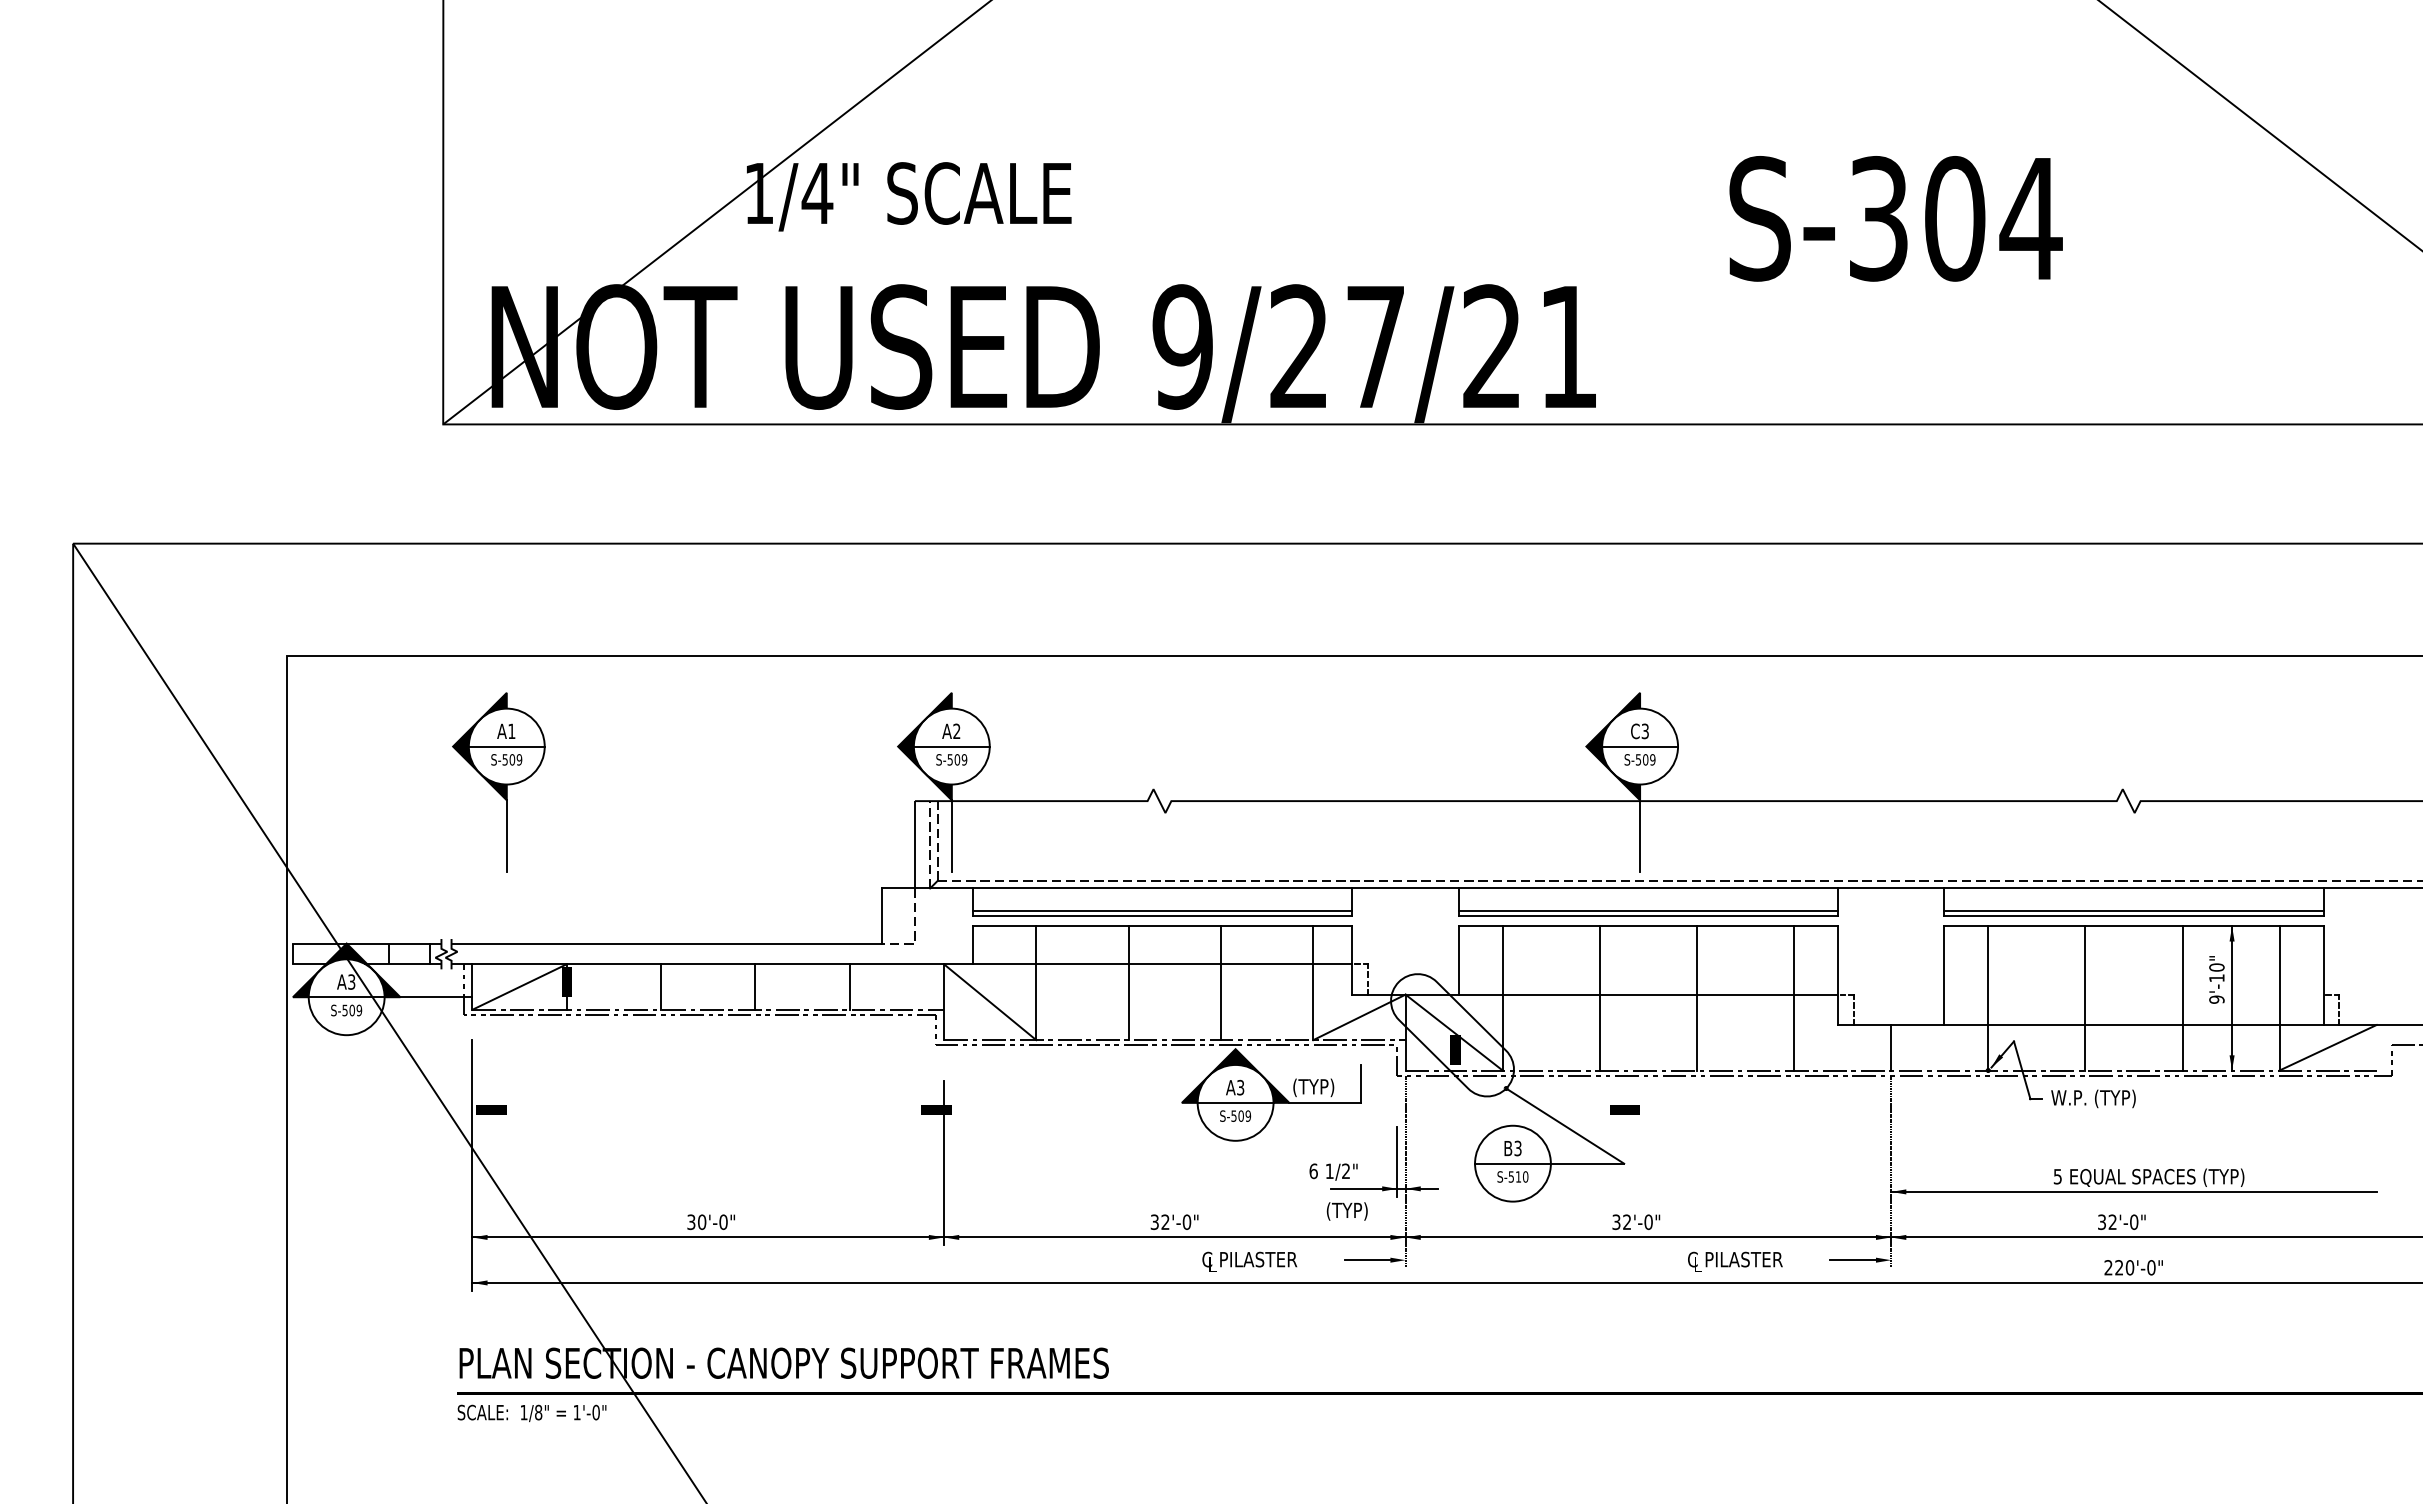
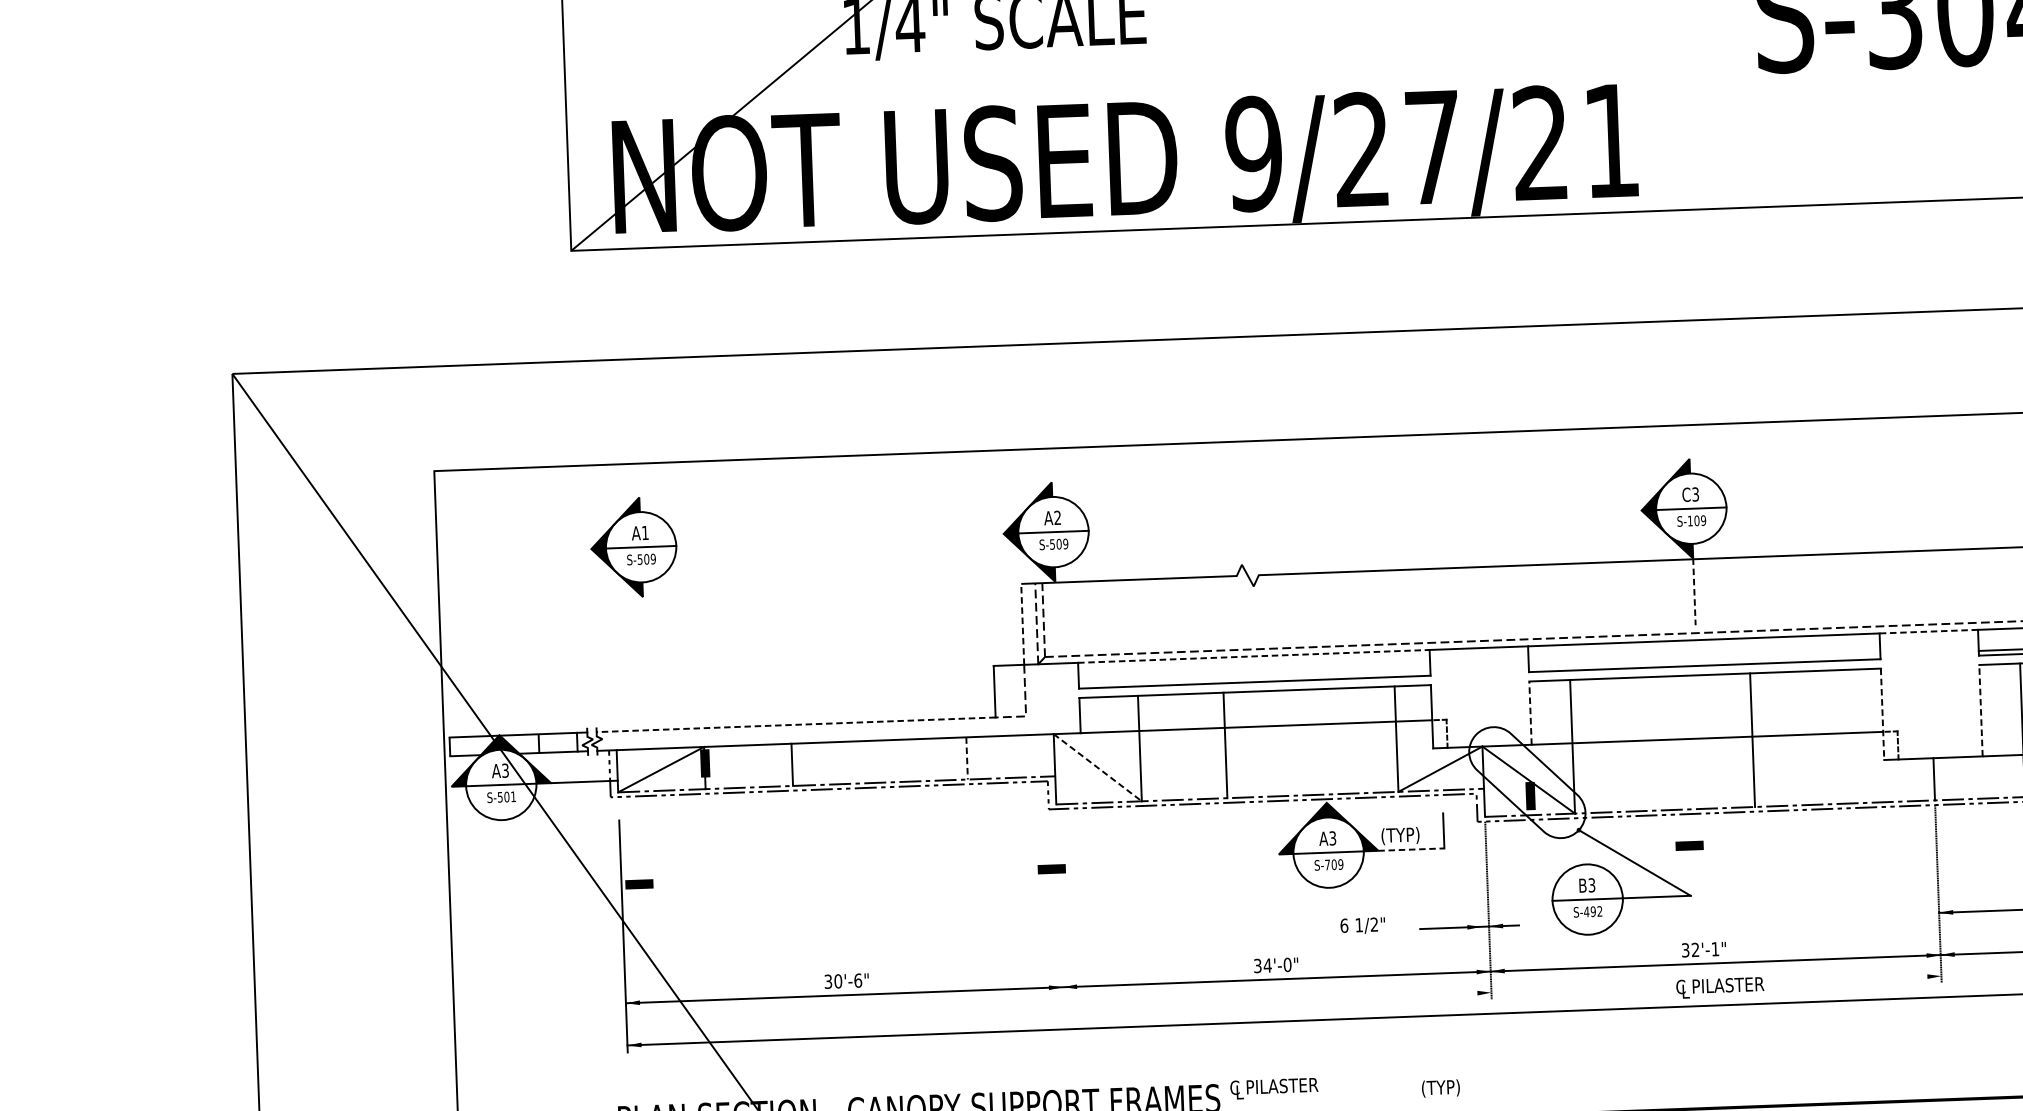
text: (1638, 759) -> (1690, 520), S-509 -> S-109
line: (506, 836) -> (643, 630), removed
line: (951, 836) -> (1056, 615), removed
line: (1640, 836) -> (1694, 592), solid -> dashed
line: (914, 844) -> (1022, 624), solid -> dashed
line: (1162, 888) -> (1253, 656), solid -> dashed
line: (1890, 888) -> (1928, 631), solid -> dashed
line: (1162, 911) -> (1254, 677), removed
line: (1648, 911) -> (1704, 661), removed
line: (666, 944) -> (795, 725), solid -> dashed
line: (1458, 960) -> (1530, 713), solid -> dashed
line: (1944, 975) -> (1981, 710), solid -> dashed
line: (1838, 976) -> (1883, 715), solid -> dashed
line: (1220, 983) -> (1310, 742), removed
line: (755, 986) -> (879, 761), removed
line: (849, 987) -> (966, 758), solid -> dashed
line: (1599, 998) -> (1662, 743), removed
line: (1794, 998) -> (1842, 736), removed
line: (990, 1002) -> (1098, 767), solid -> dashed
text: (359, 1010) -> (513, 796), S-509 -> S-501
line: (1324, 1102) -> (1410, 849), solid -> dashed
text: (1233, 1115) -> (1327, 864), S-509 -> S-709
line: (1397, 1161) -> (1480, 901), removed
line: (944, 1162) -> (1060, 917), removed
text: (1333, 1171) -> (1362, 925), moved
text: (1518, 1176) -> (1593, 911), S-510 -> S-492
text: (1346, 1211) -> (1440, 1088), moved
text: (723, 1221) -> (858, 979), 30'-0" -> 30'-6"
text: (1165, 1221) -> (1267, 964), 32'-0" -> 34'-0"
text: (1648, 1222) -> (1715, 949), 32'-0" -> 32'-1"
line: (1367, 1260) -> (1456, 994), removed
line: (1852, 1260) -> (1905, 977), removed
text: (1249, 1261) -> (1274, 1088), moved
text: (1735, 1261) -> (1720, 987), moved

